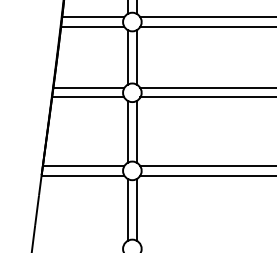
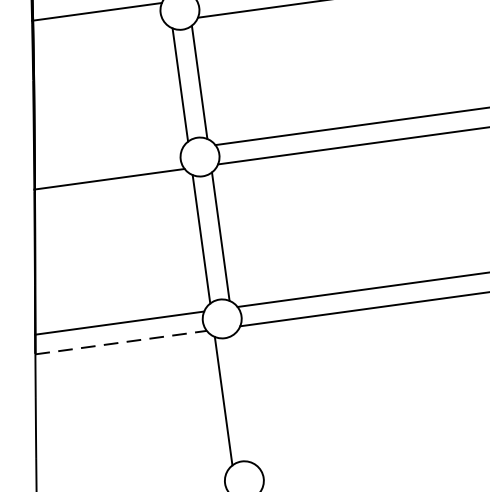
line: (92, 26) -> (98, 30), removed
line: (88, 88) -> (107, 160), removed
line: (83, 175) -> (122, 342), solid -> dashed
line: (137, 209) -> (243, 397), removed

